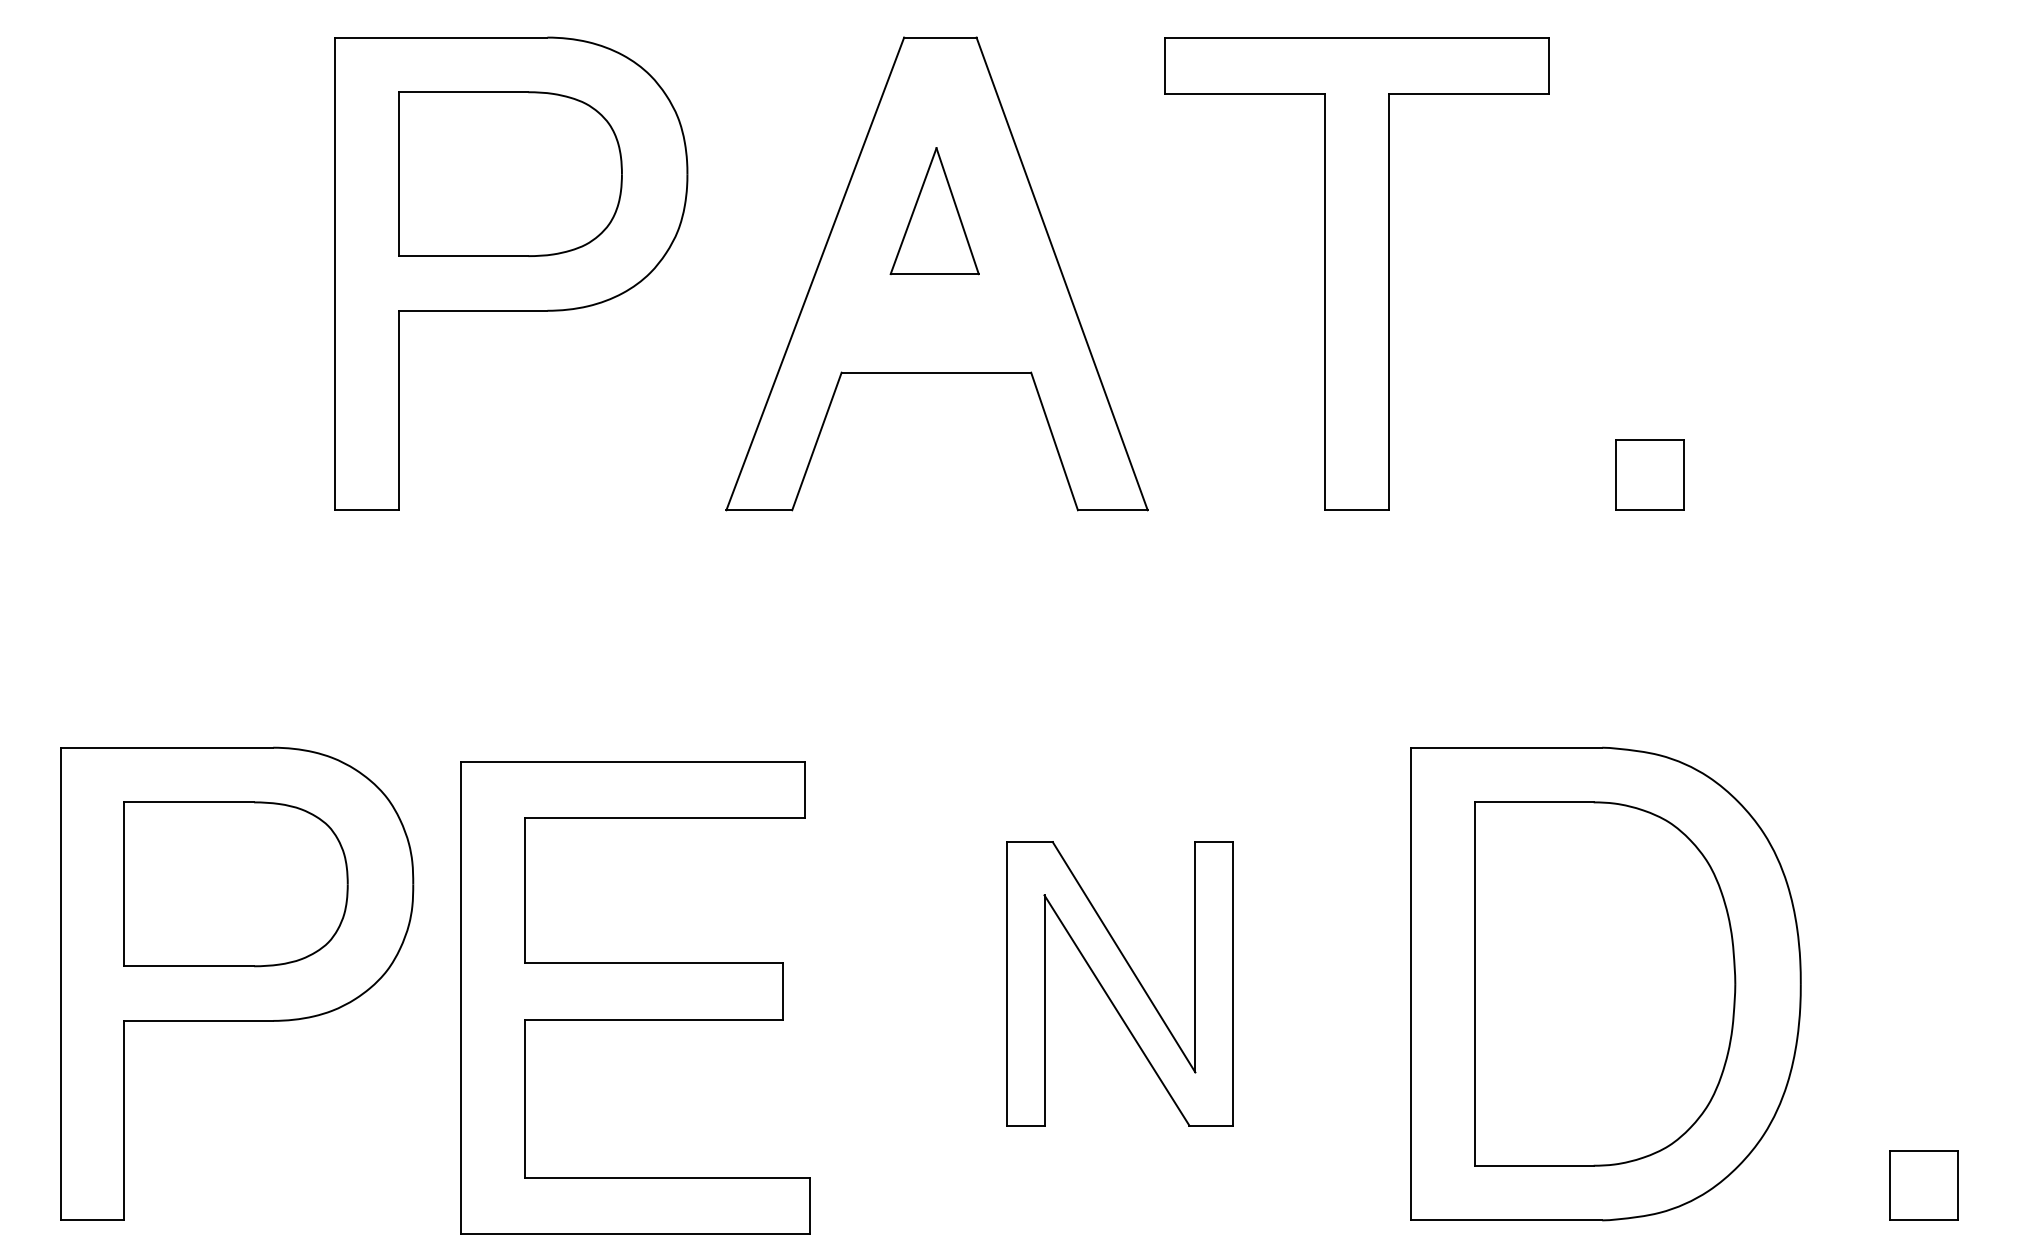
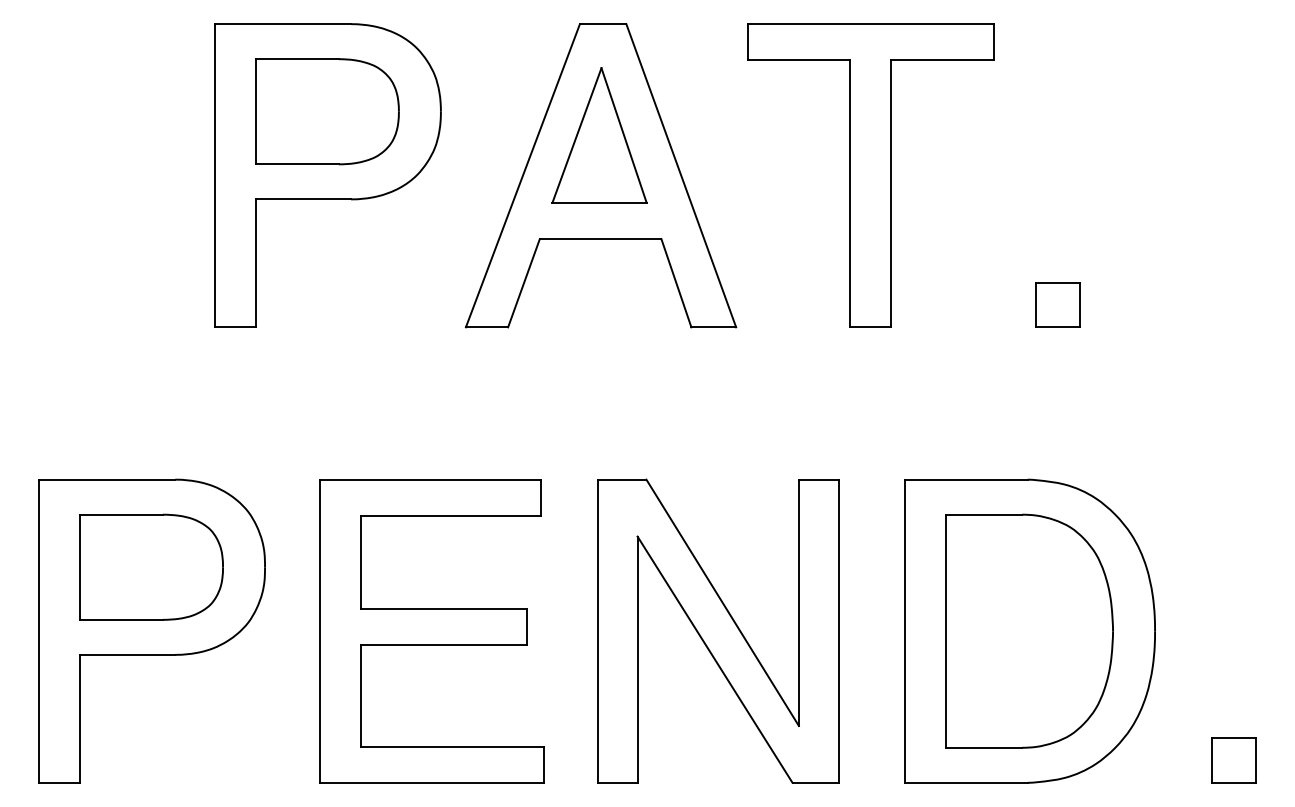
part: (934, 211) -> (599, 135), size x1.67
part: (1120, 982) -> (718, 630), size x1.67
part: (633, 998) -> (431, 631), moved

